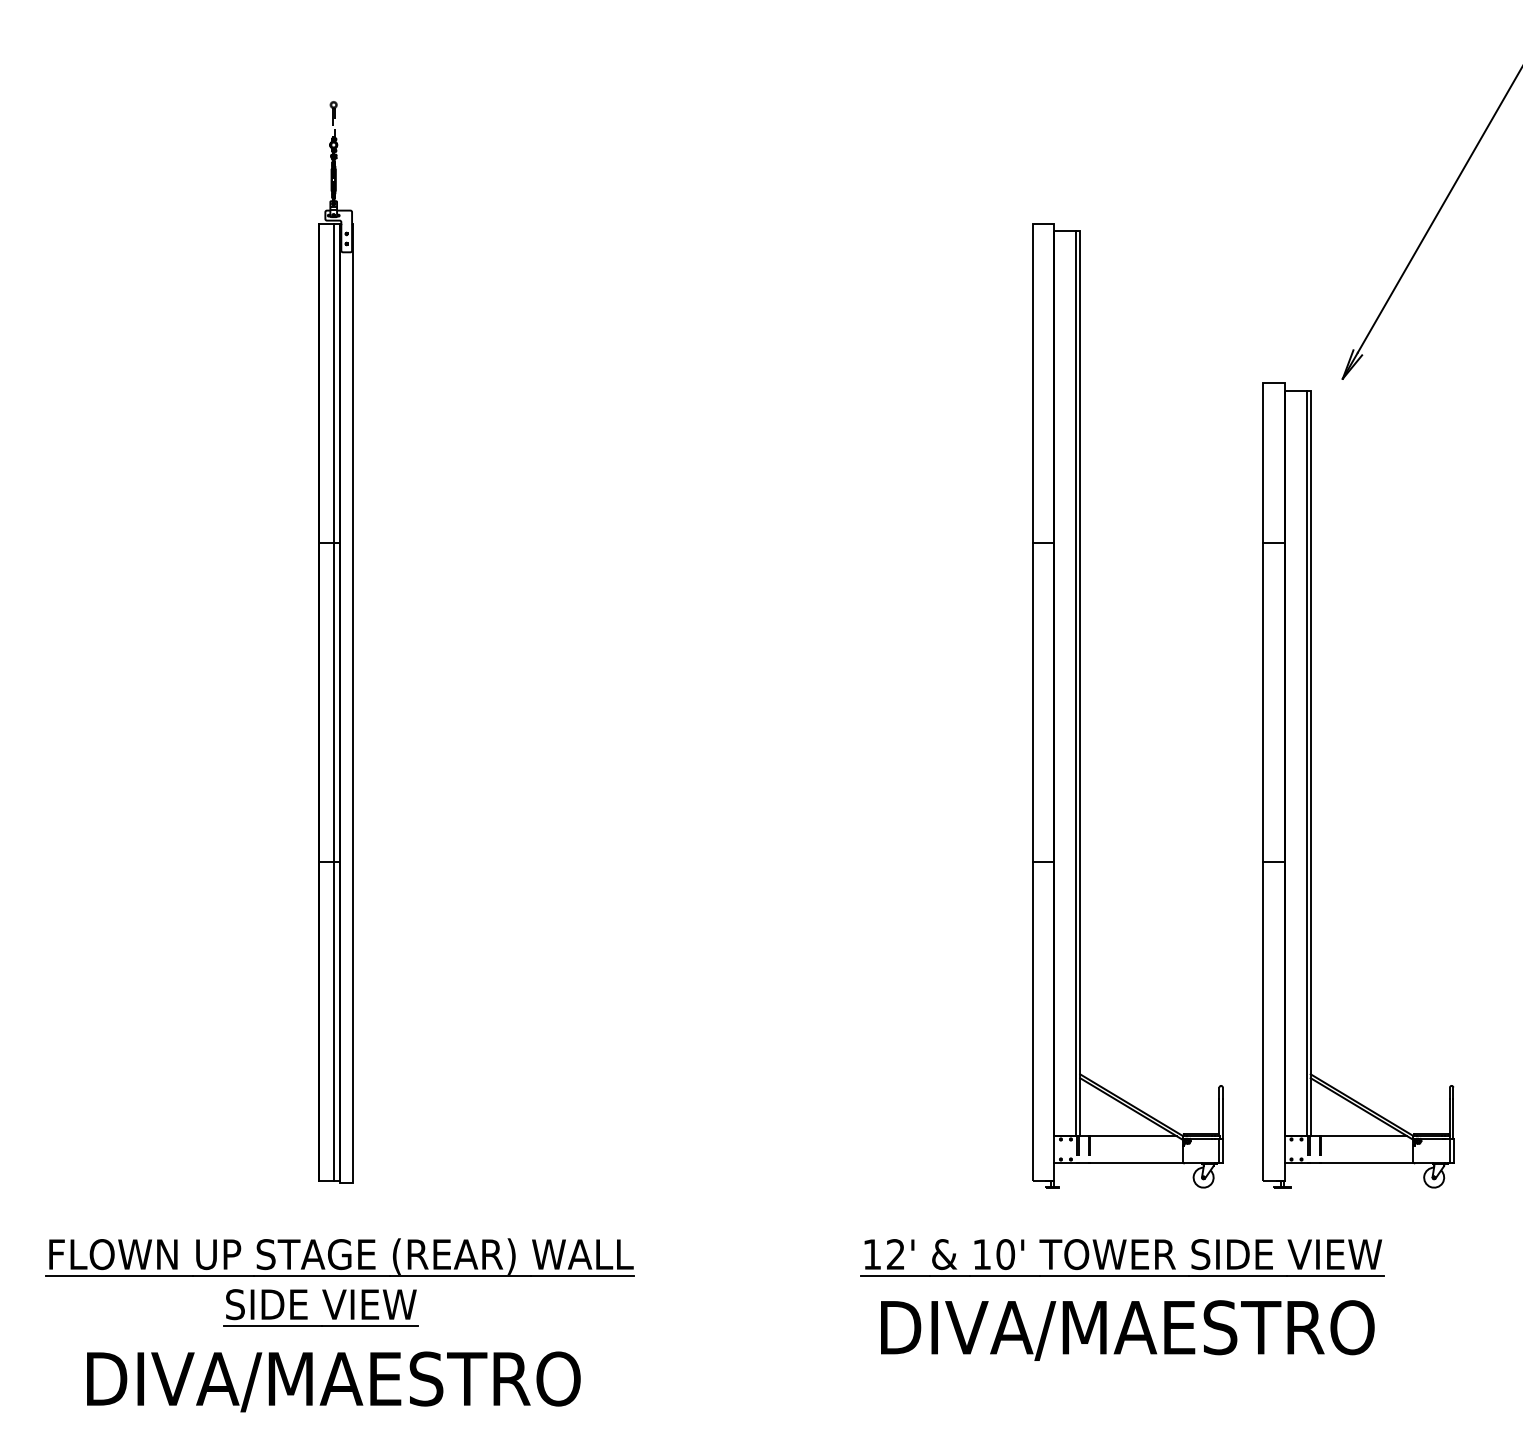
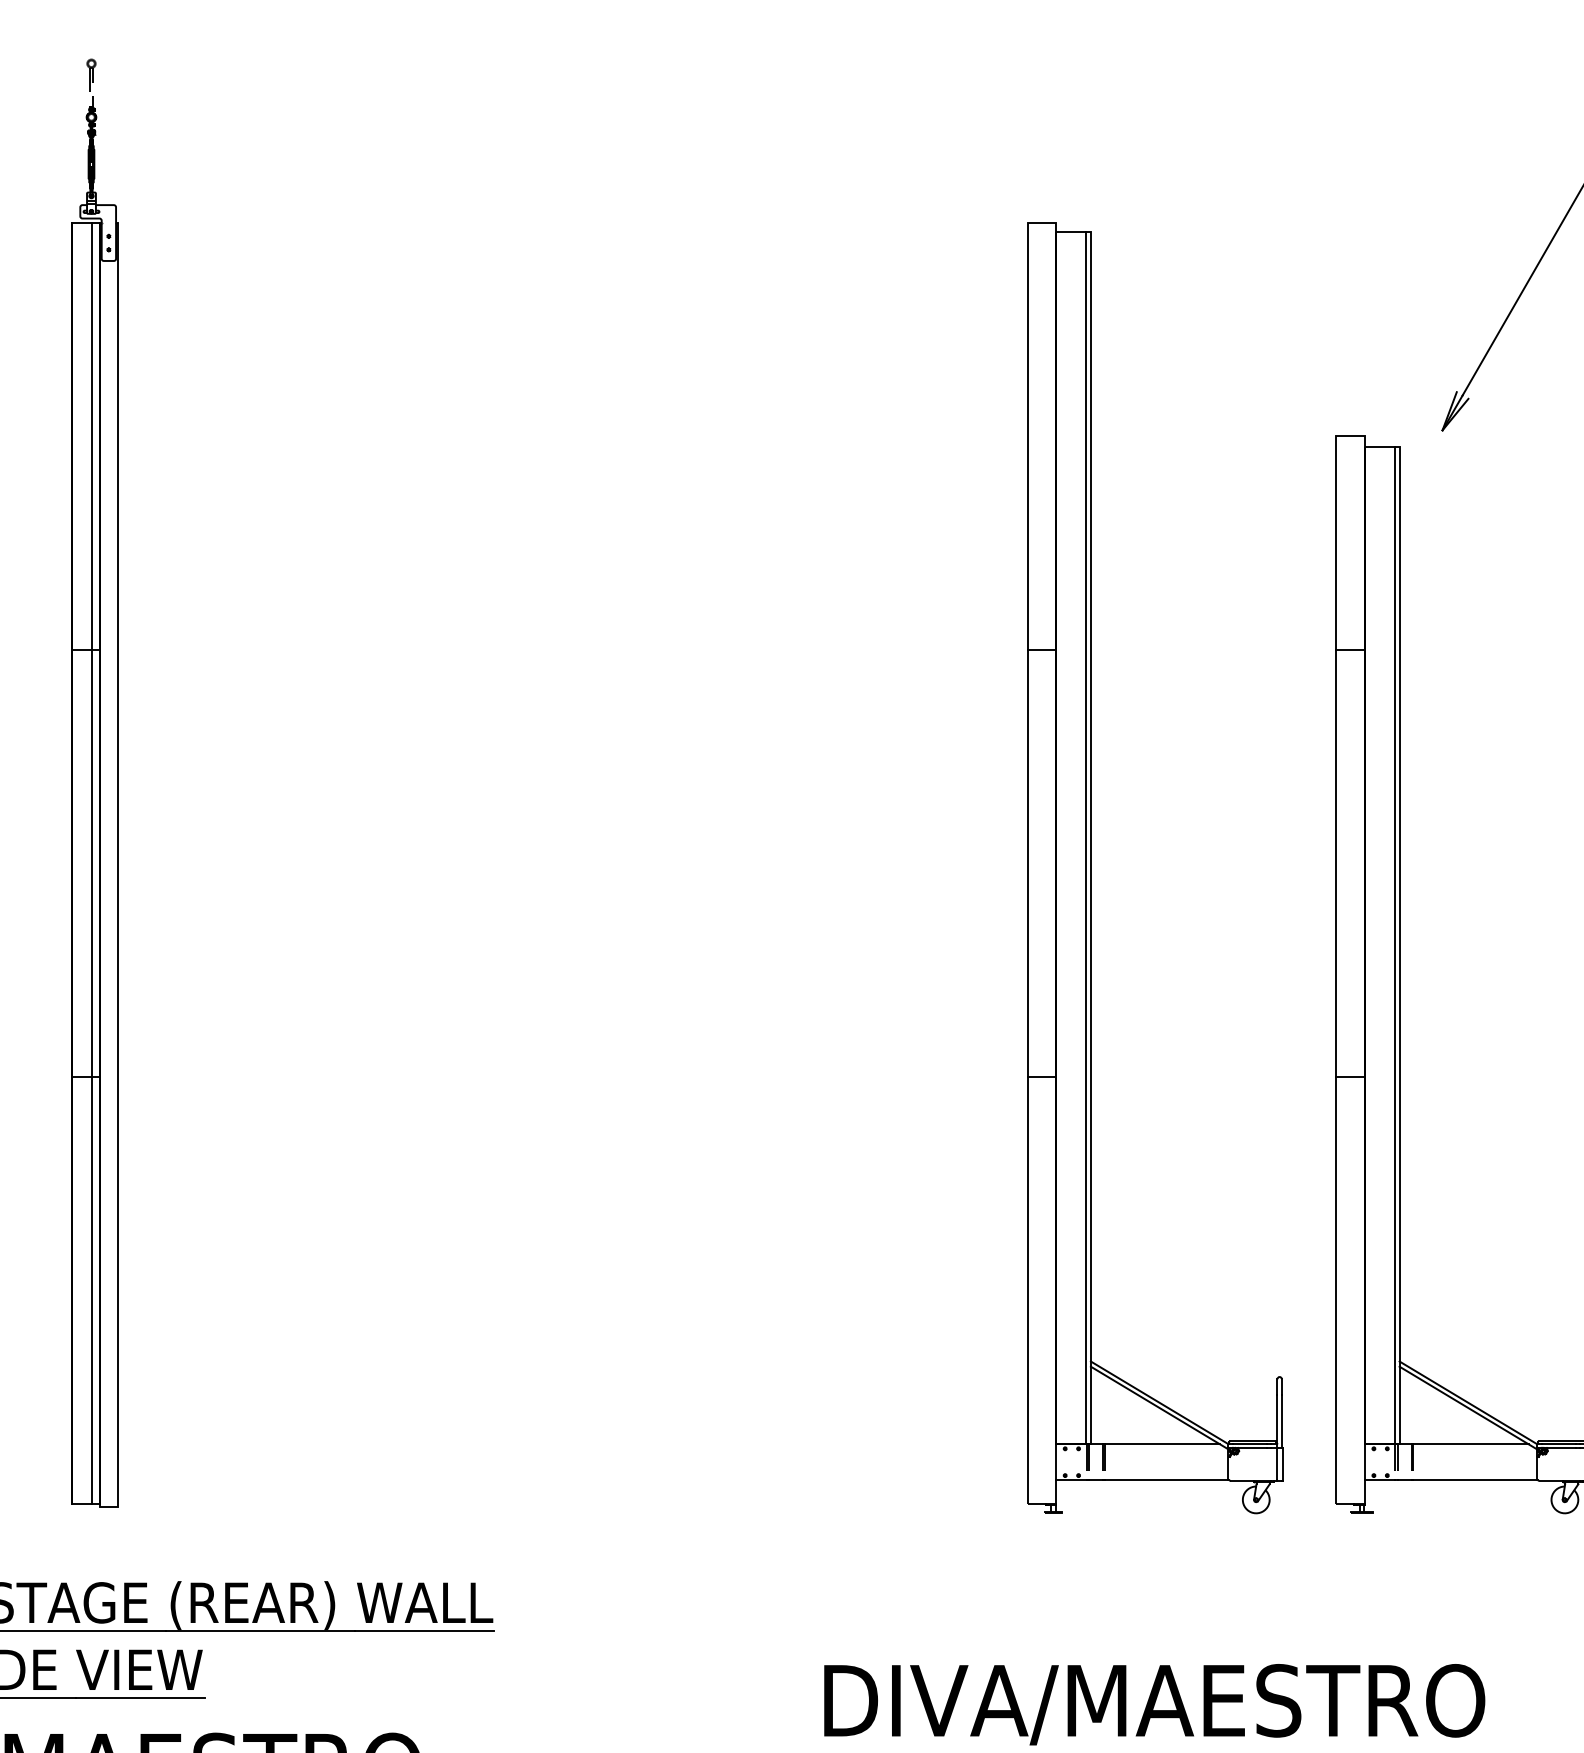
part: (1122, 1257) -> (1147, 1606), removed

